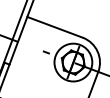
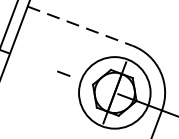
line: (55, 27) -> (80, 26), solid -> dashed

